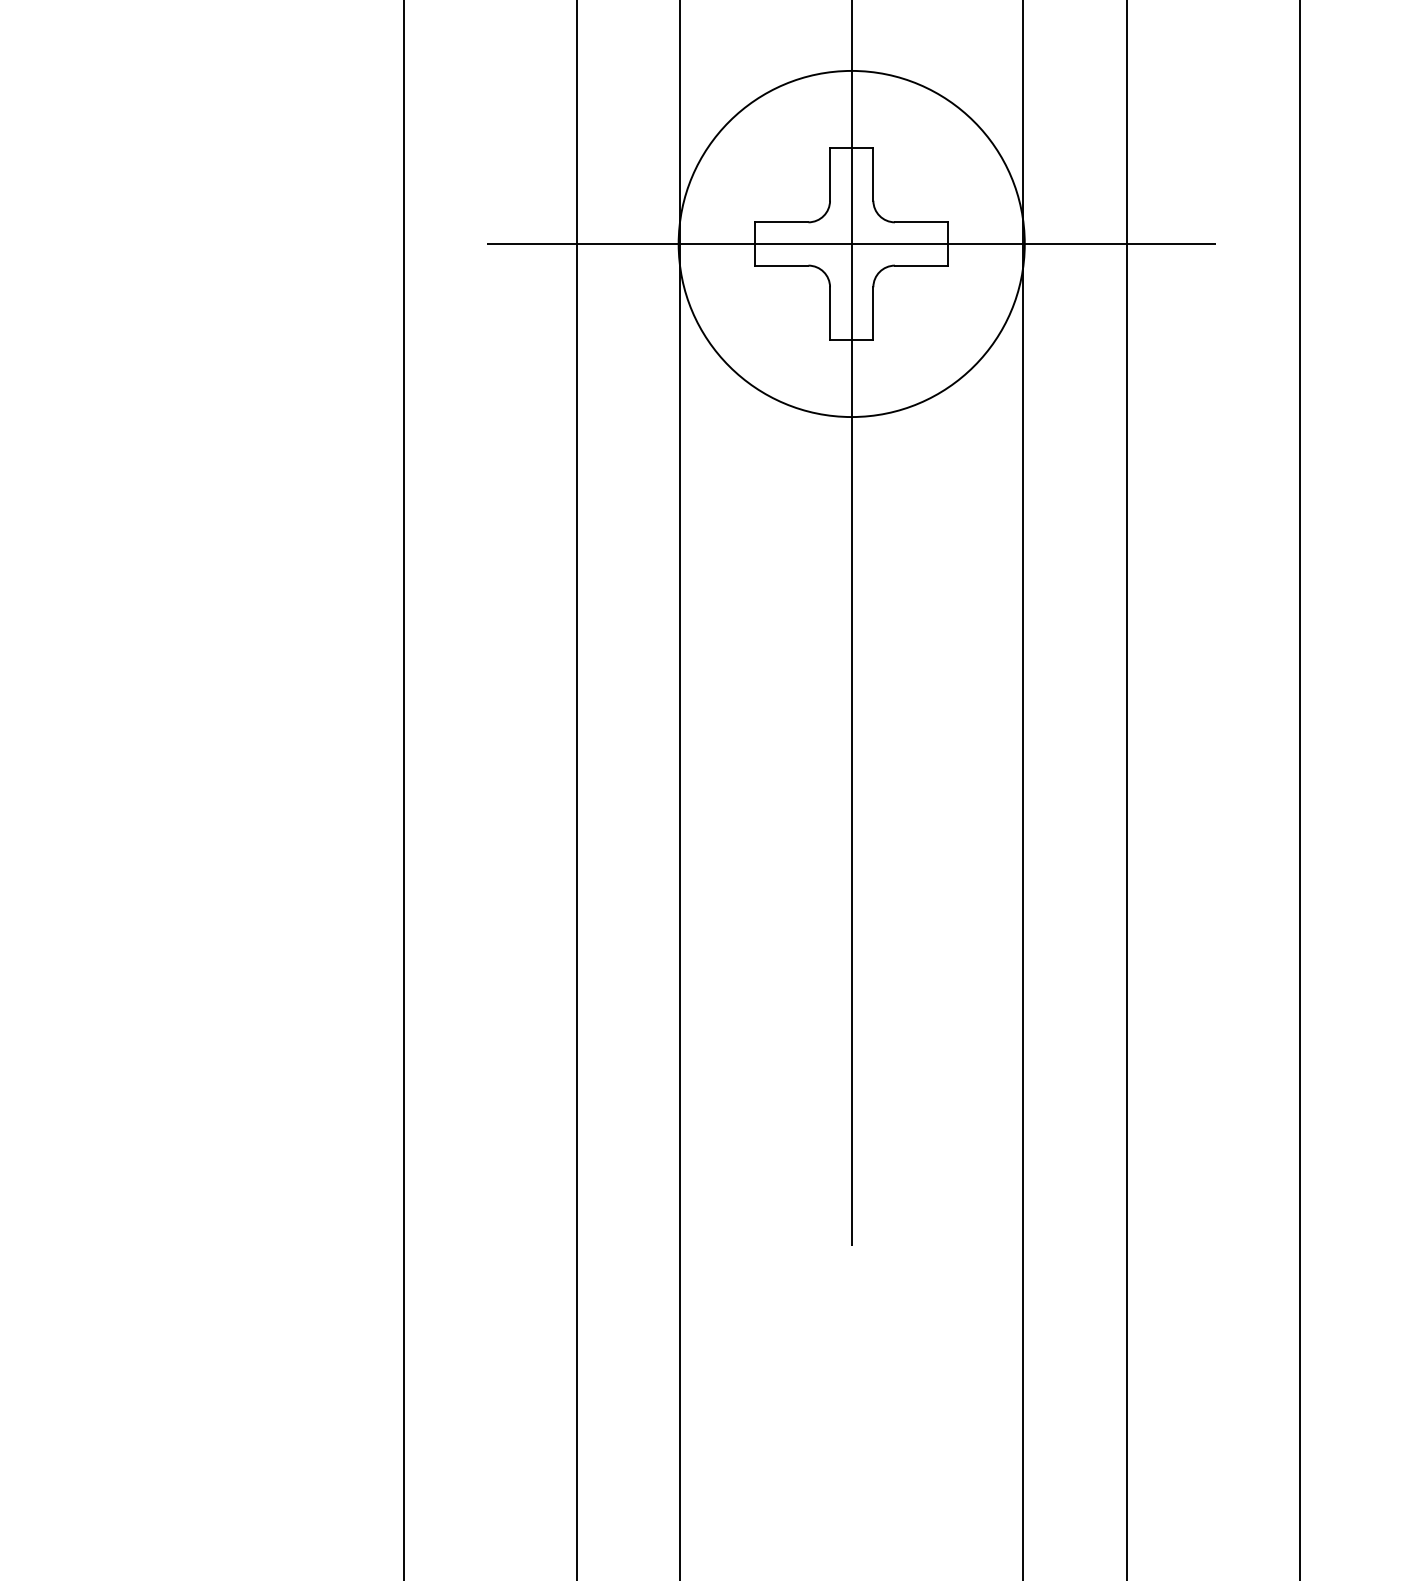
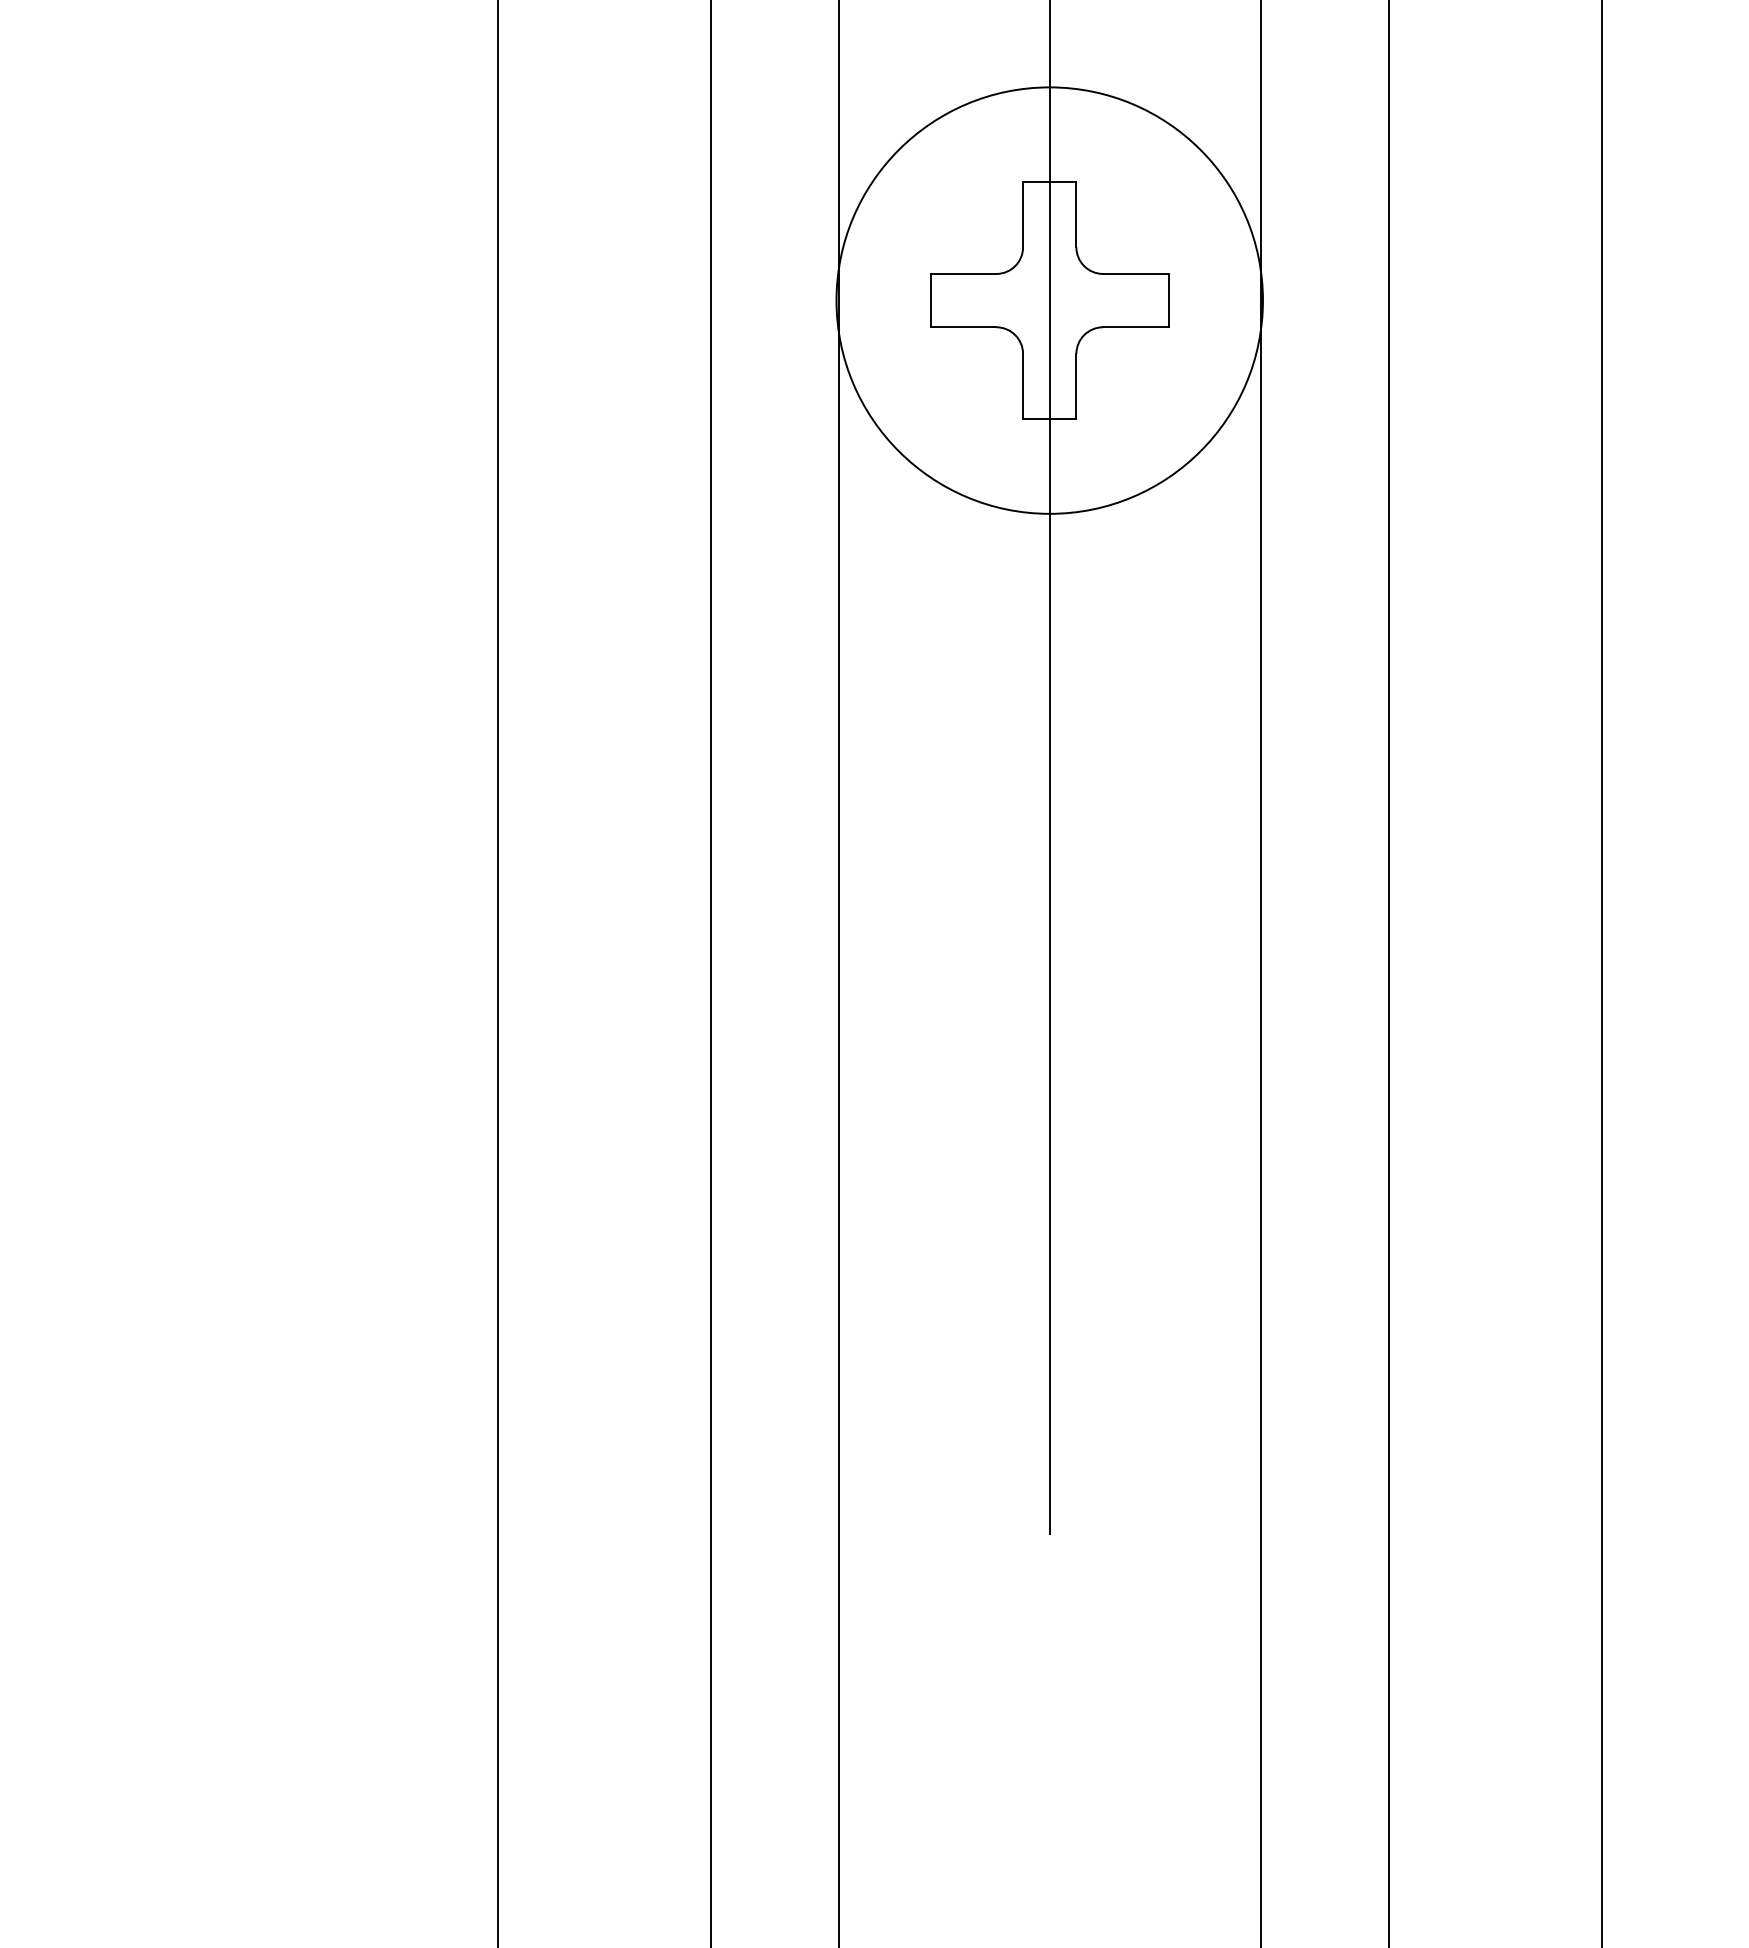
line: (851, 243) -> (1049, 300), removed

